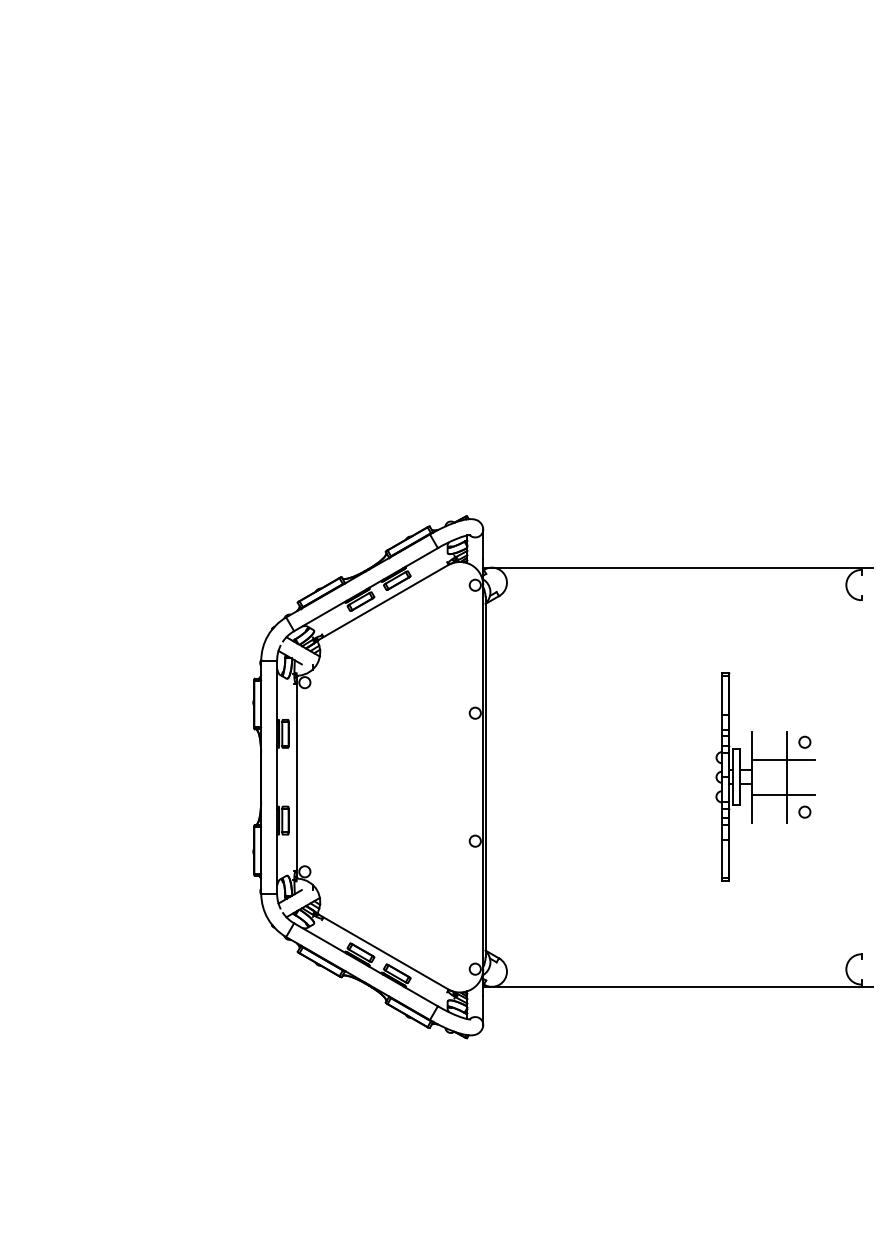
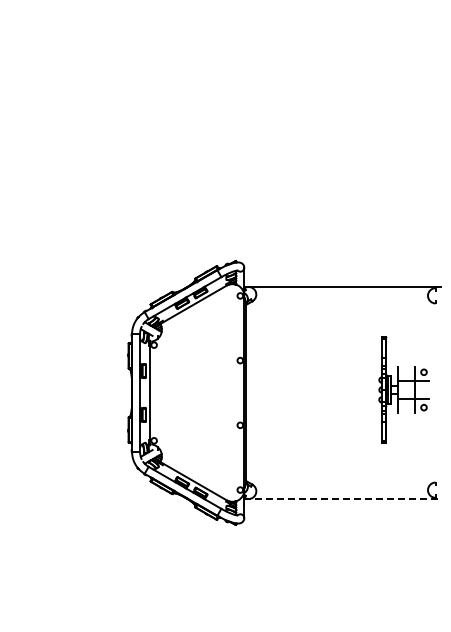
part: (764, 776) -> (403, 389), moved
line: (679, 987) -> (343, 499), solid -> dashed

